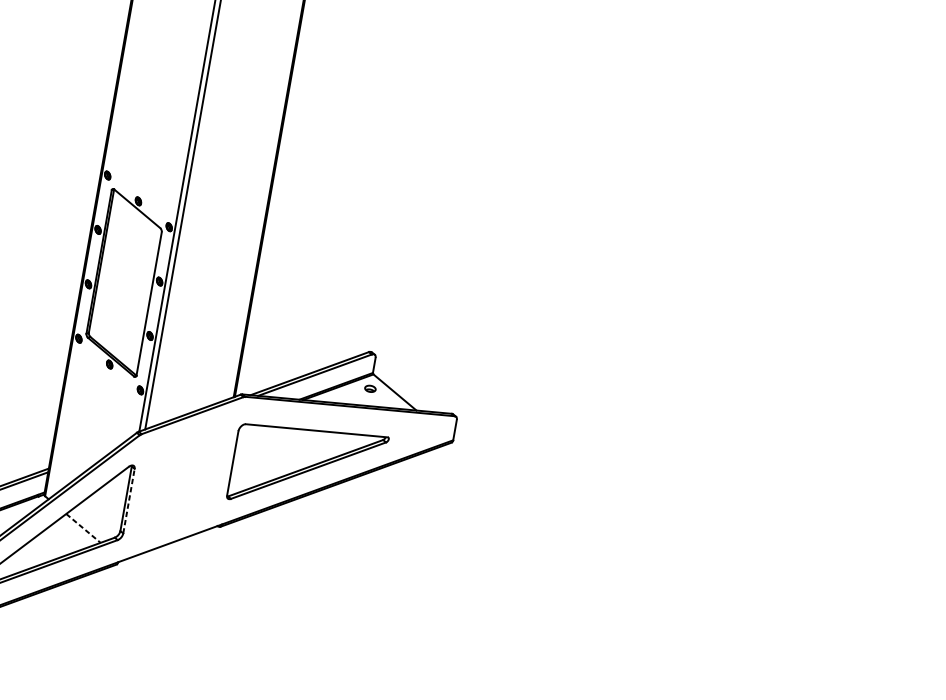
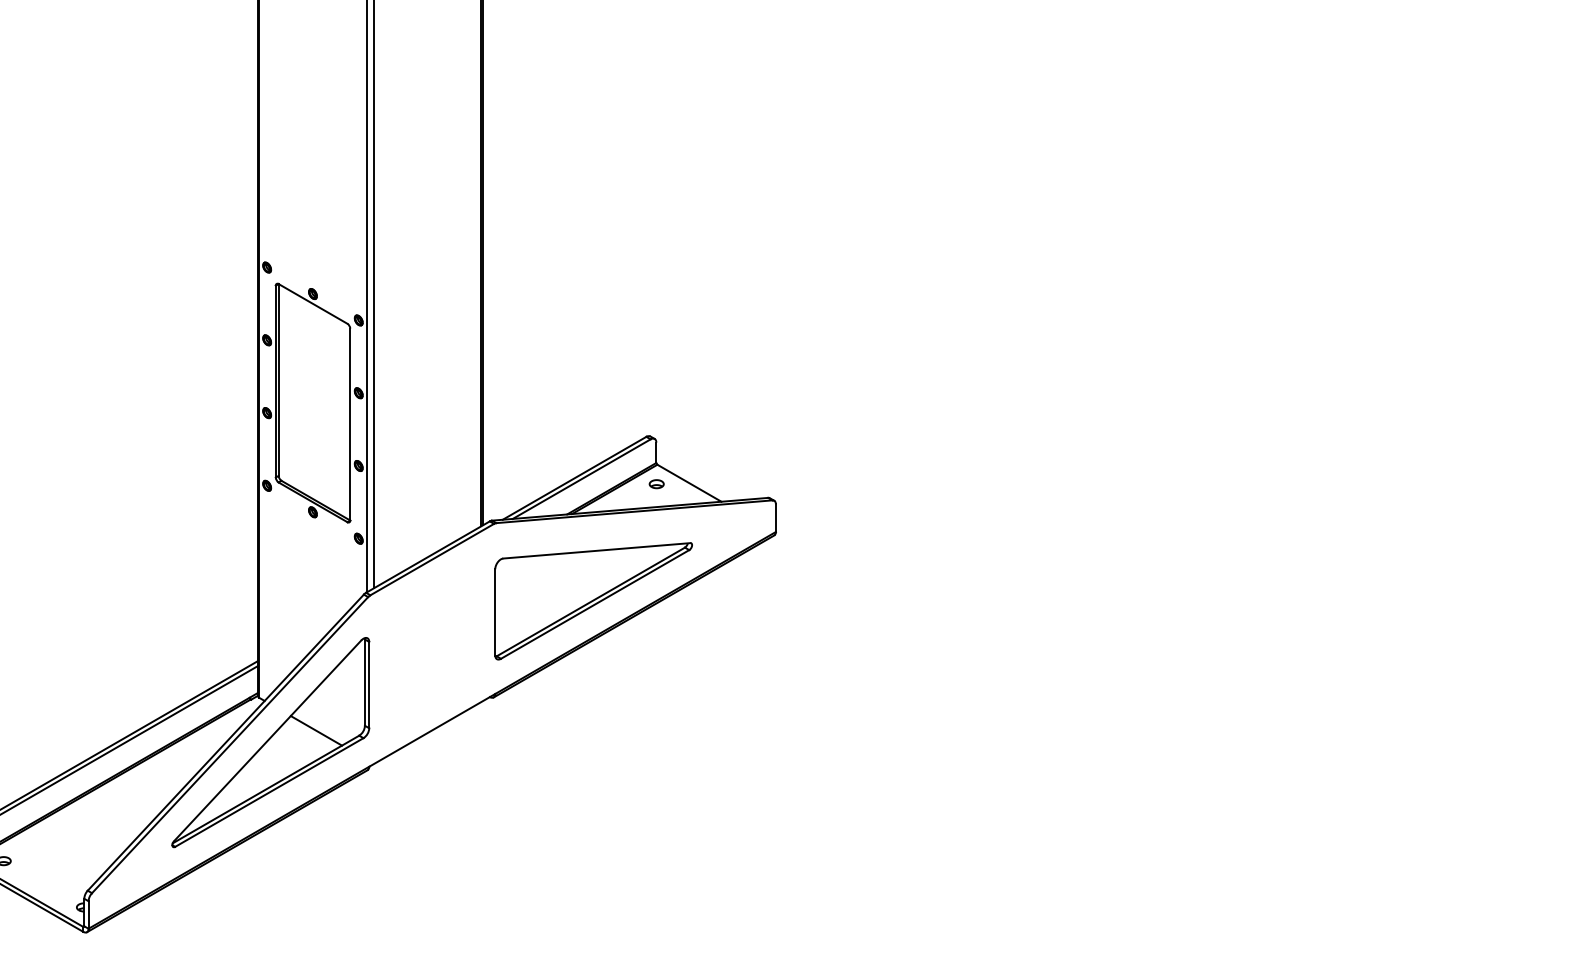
line: (129, 500) -> (369, 684), dashed -> solid
line: (83, 528) -> (316, 730), dashed -> solid

